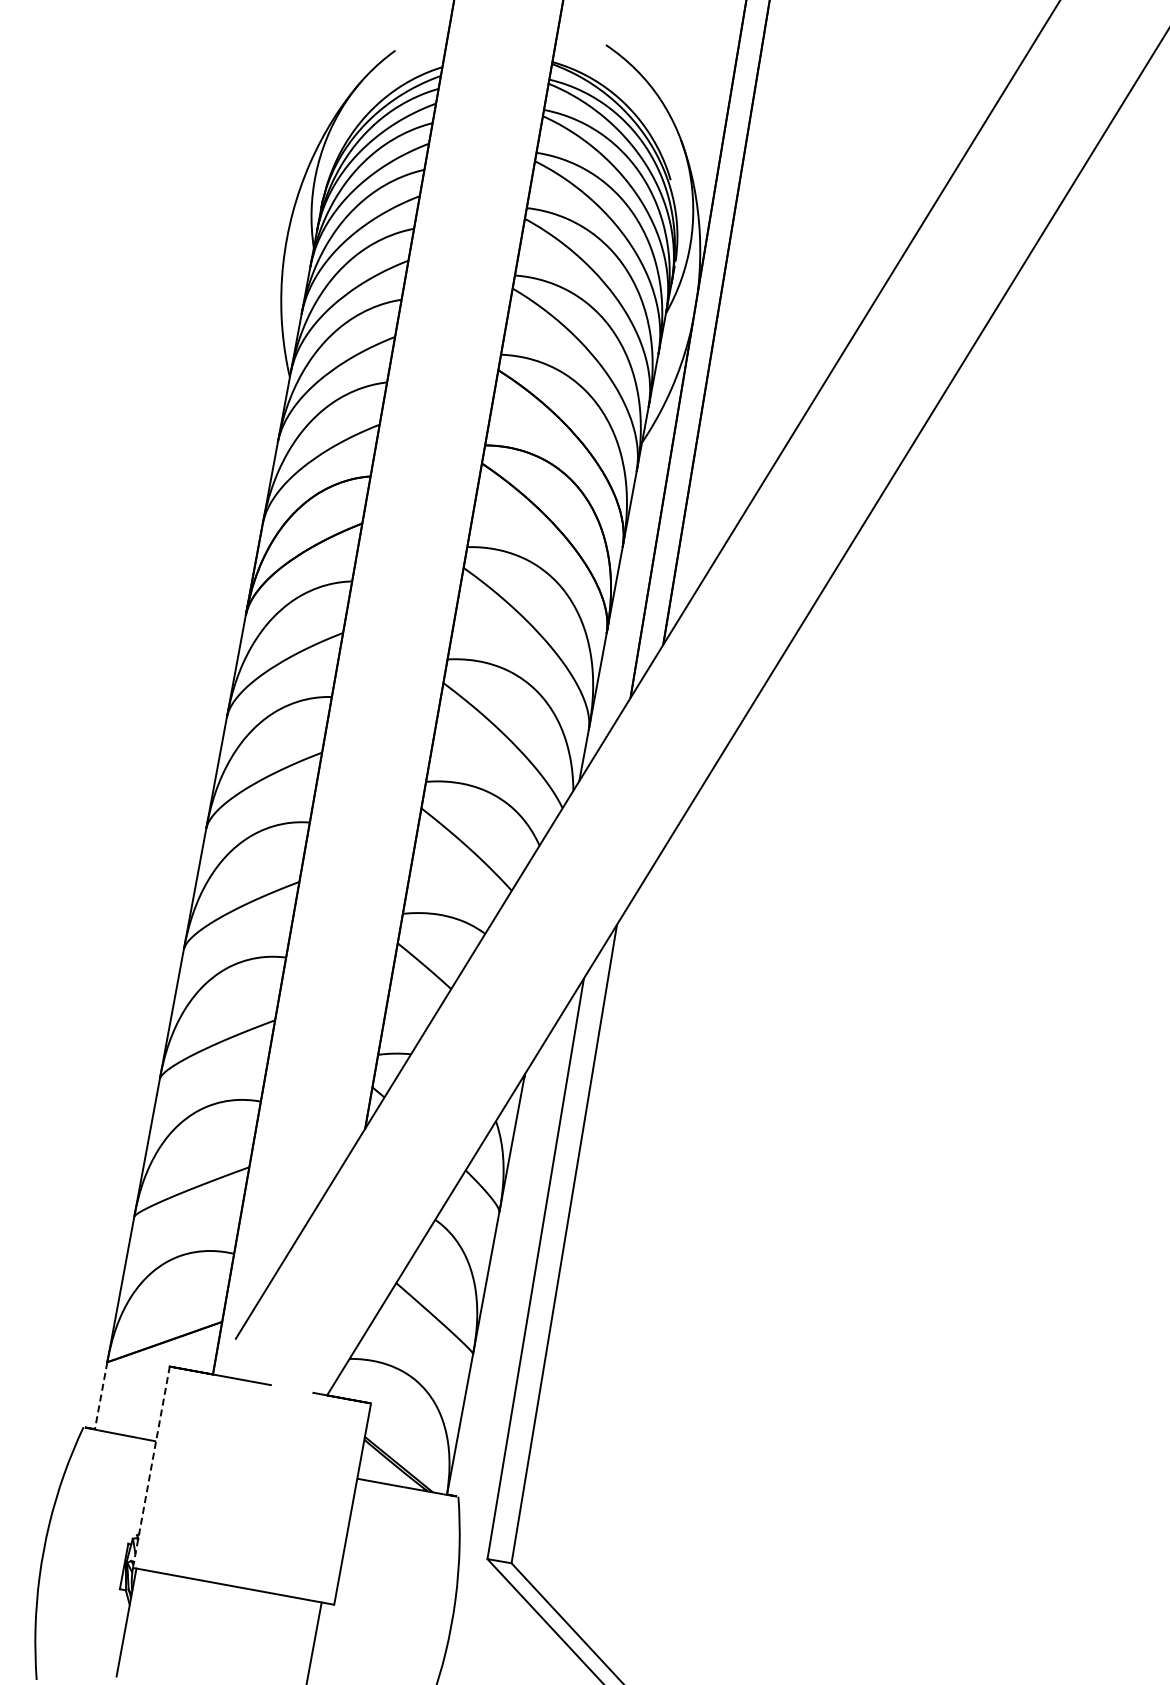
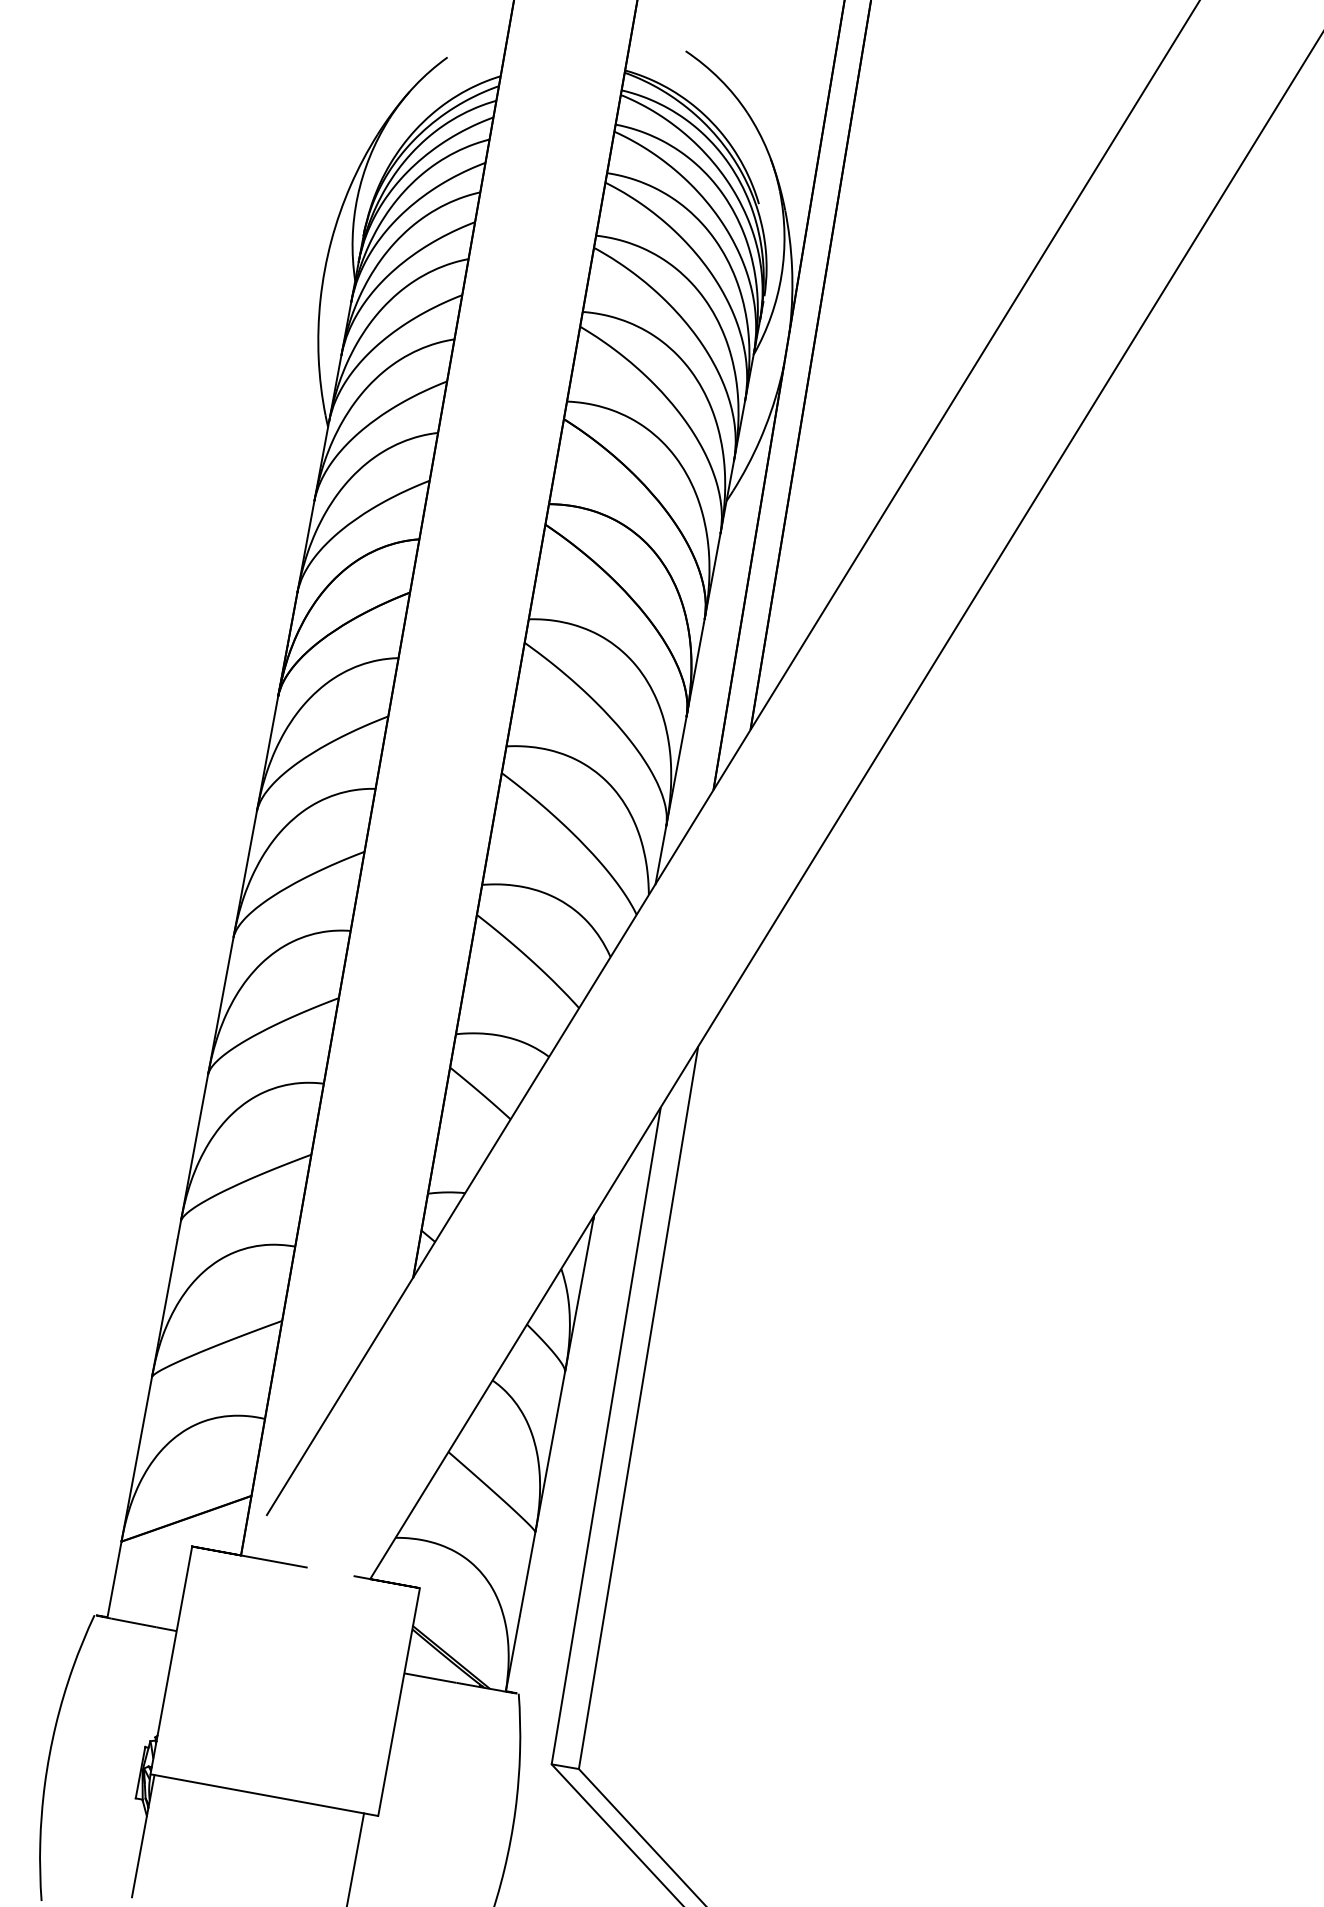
line: (101, 1396) -> (114, 1580), dashed -> solid
line: (151, 1466) -> (171, 1659), dashed -> solid

